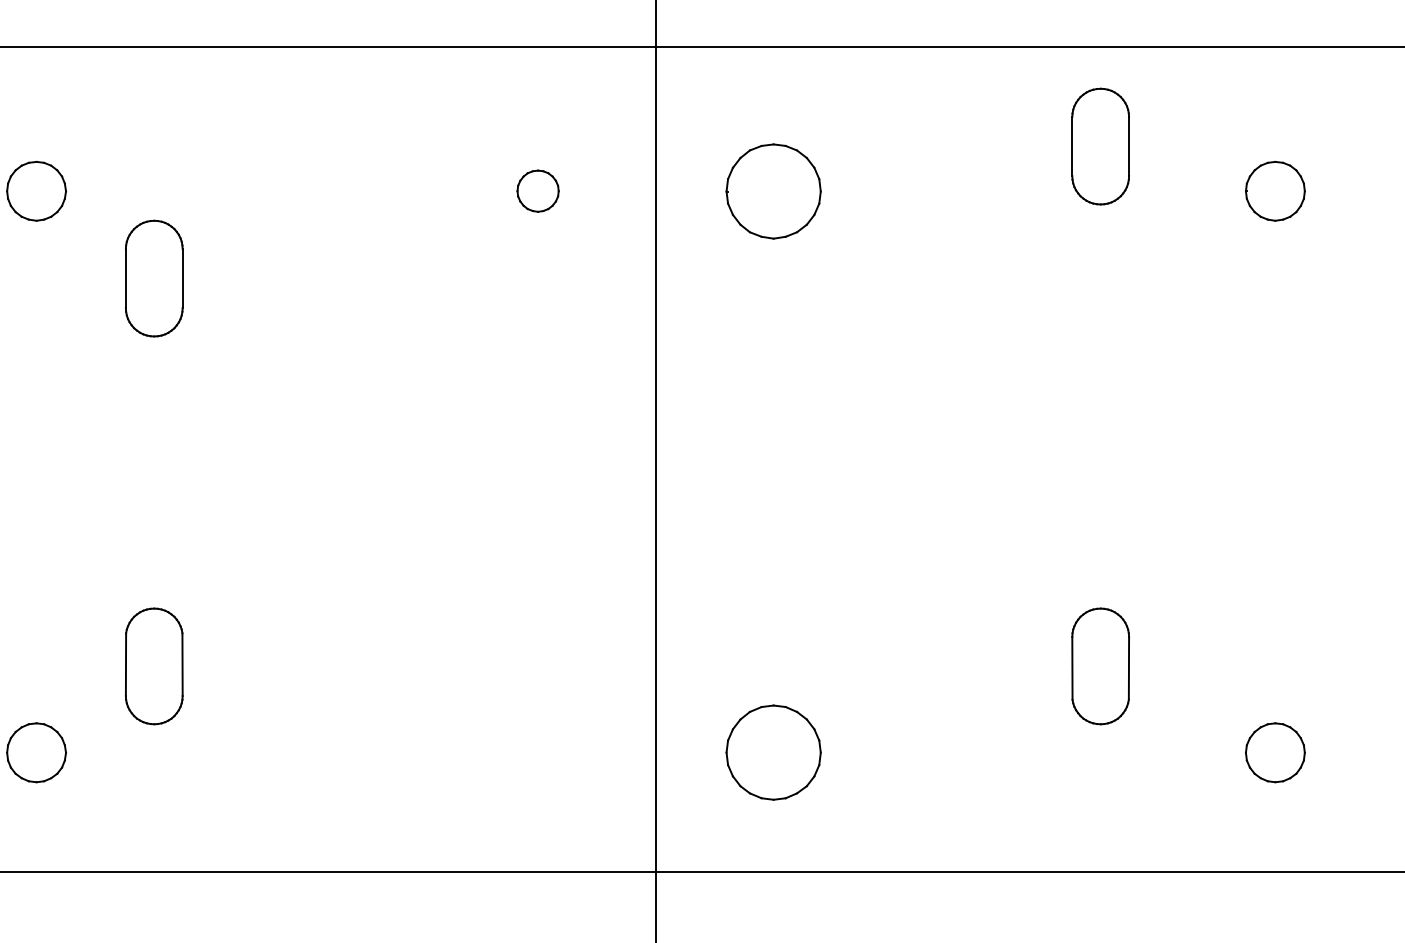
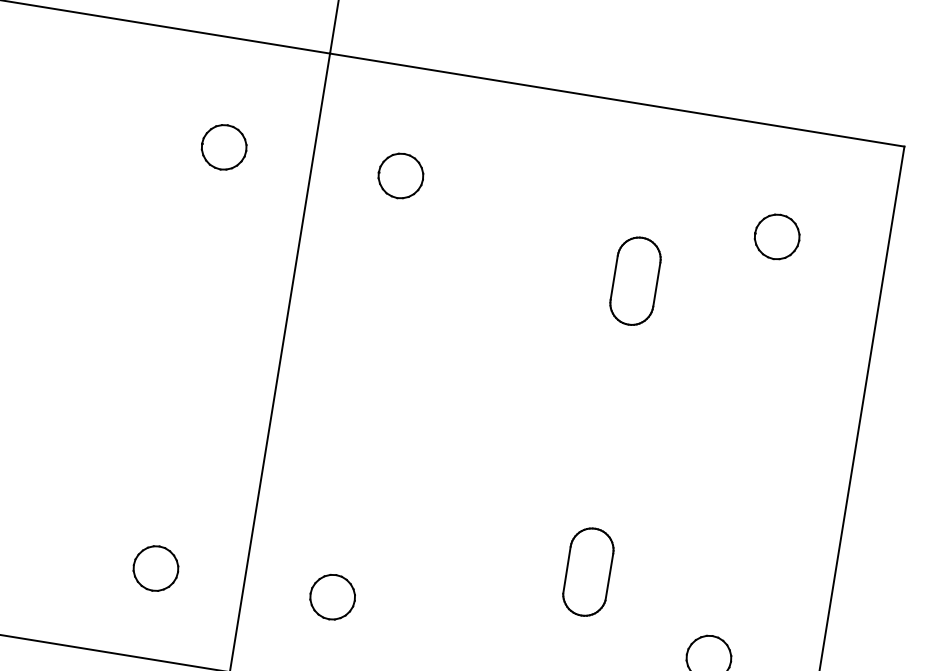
part: (1100, 146) -> (635, 281), moved
part: (537, 190) -> (223, 146), size x1.43
part: (773, 190) -> (400, 175), size x0.62
part: (537, 752) -> (155, 568), added
part: (773, 752) -> (332, 596), size x0.62

